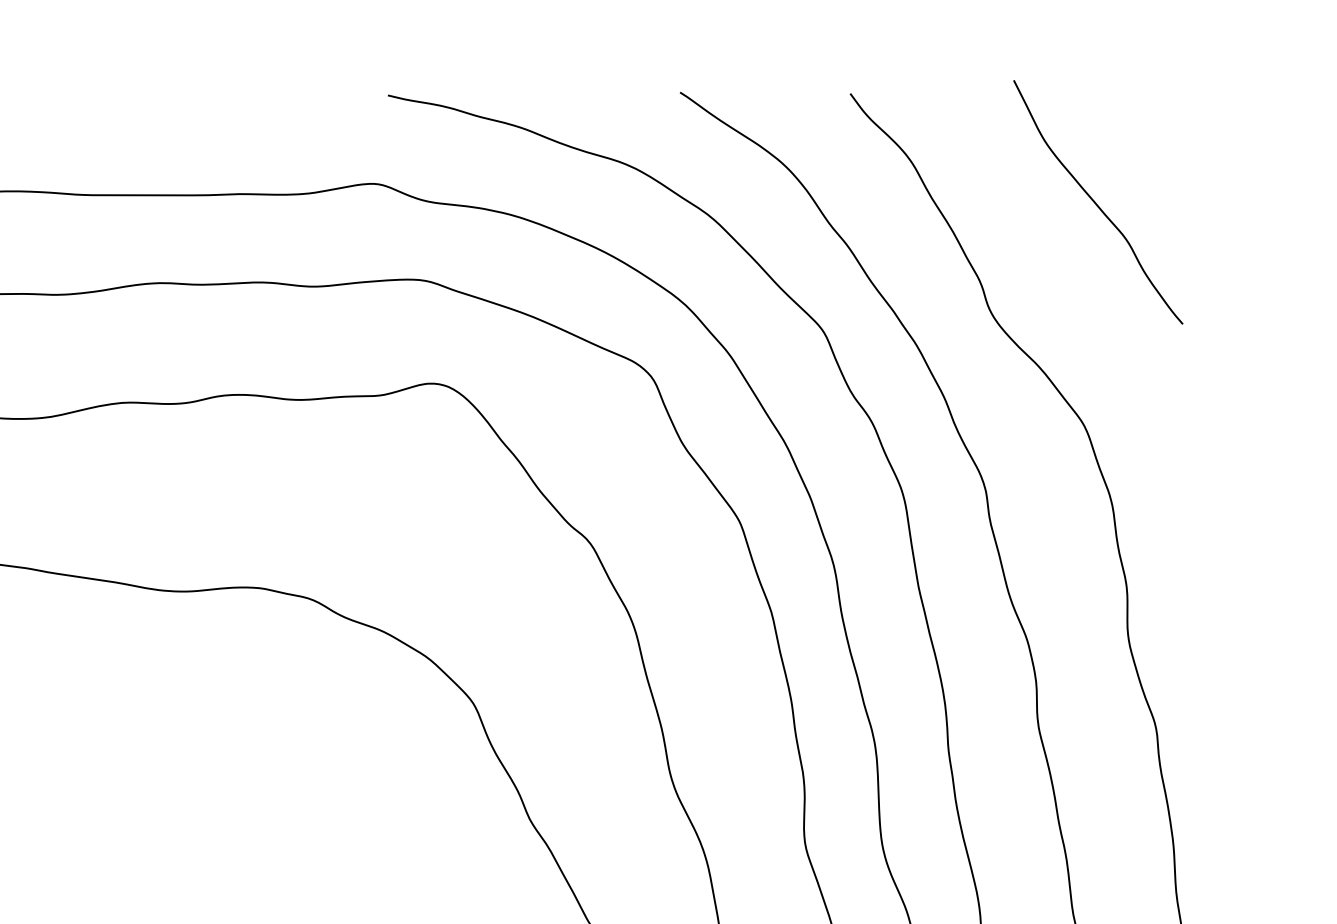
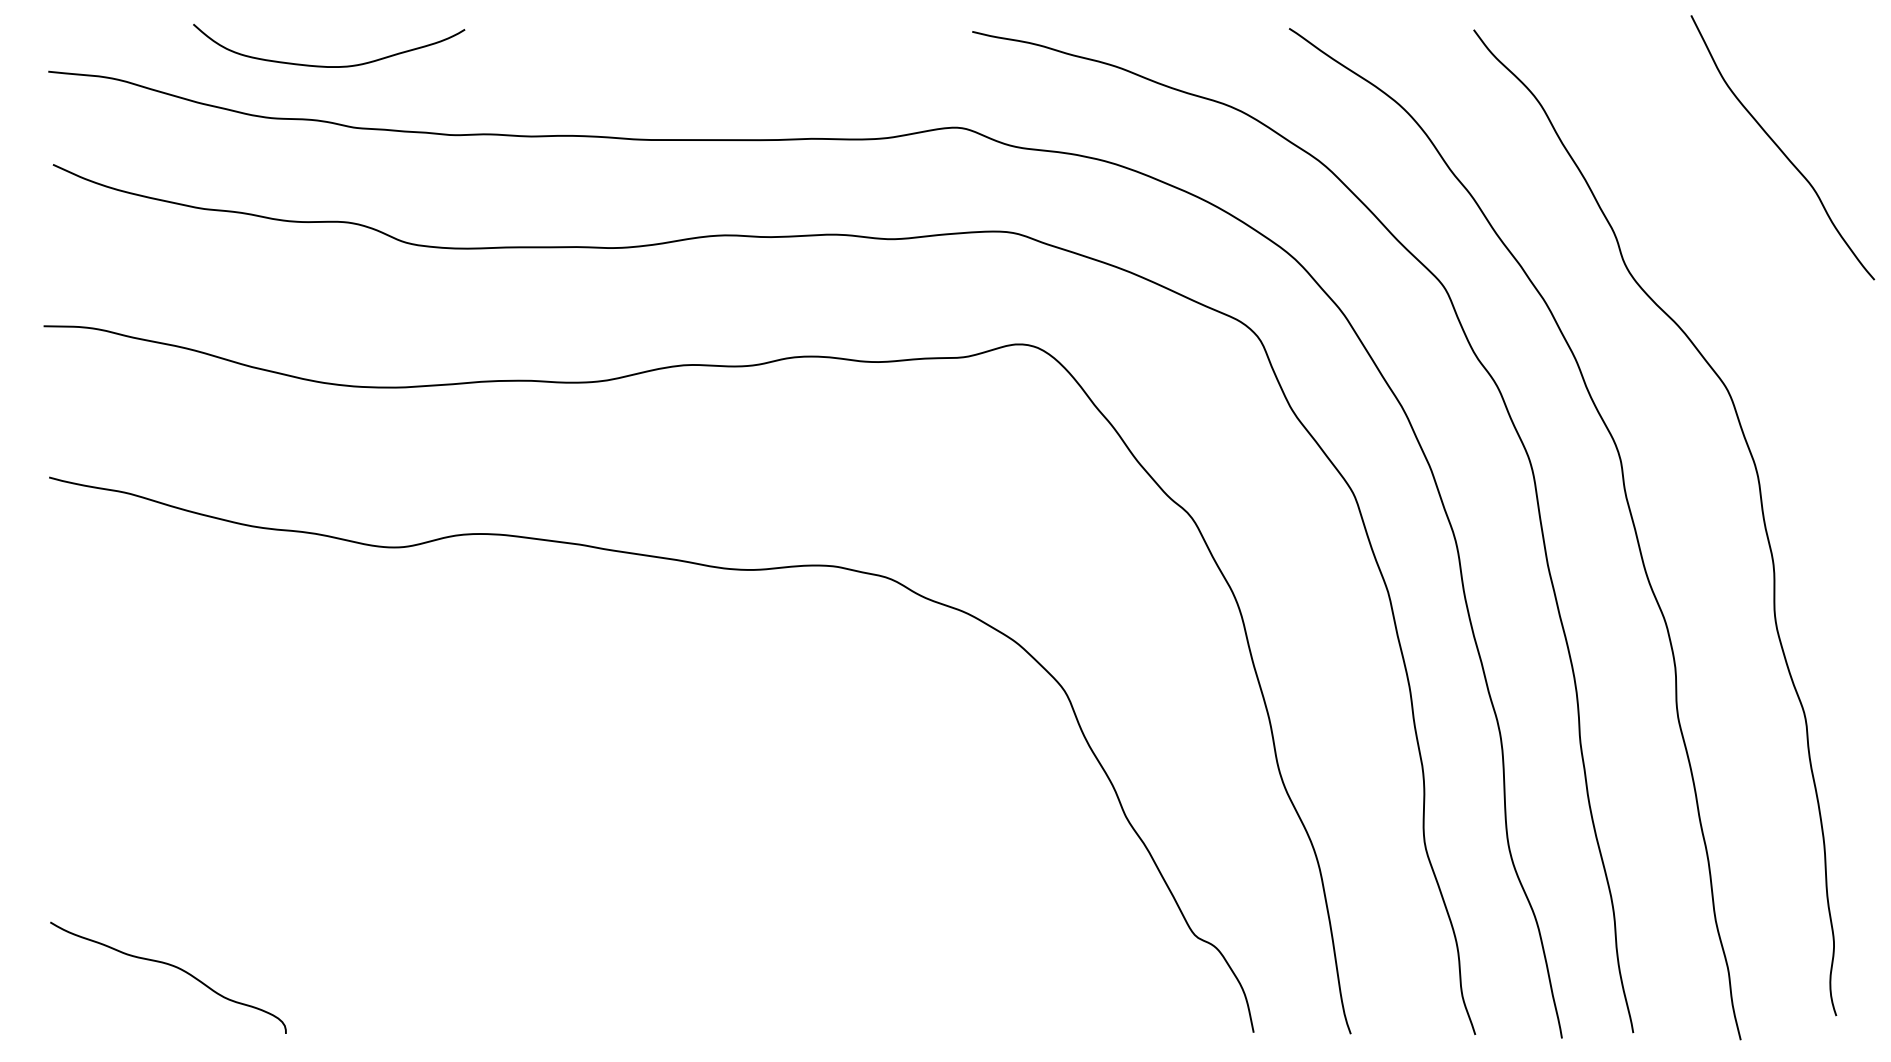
curve: (1096, 203) -> (1780, 148), moved

